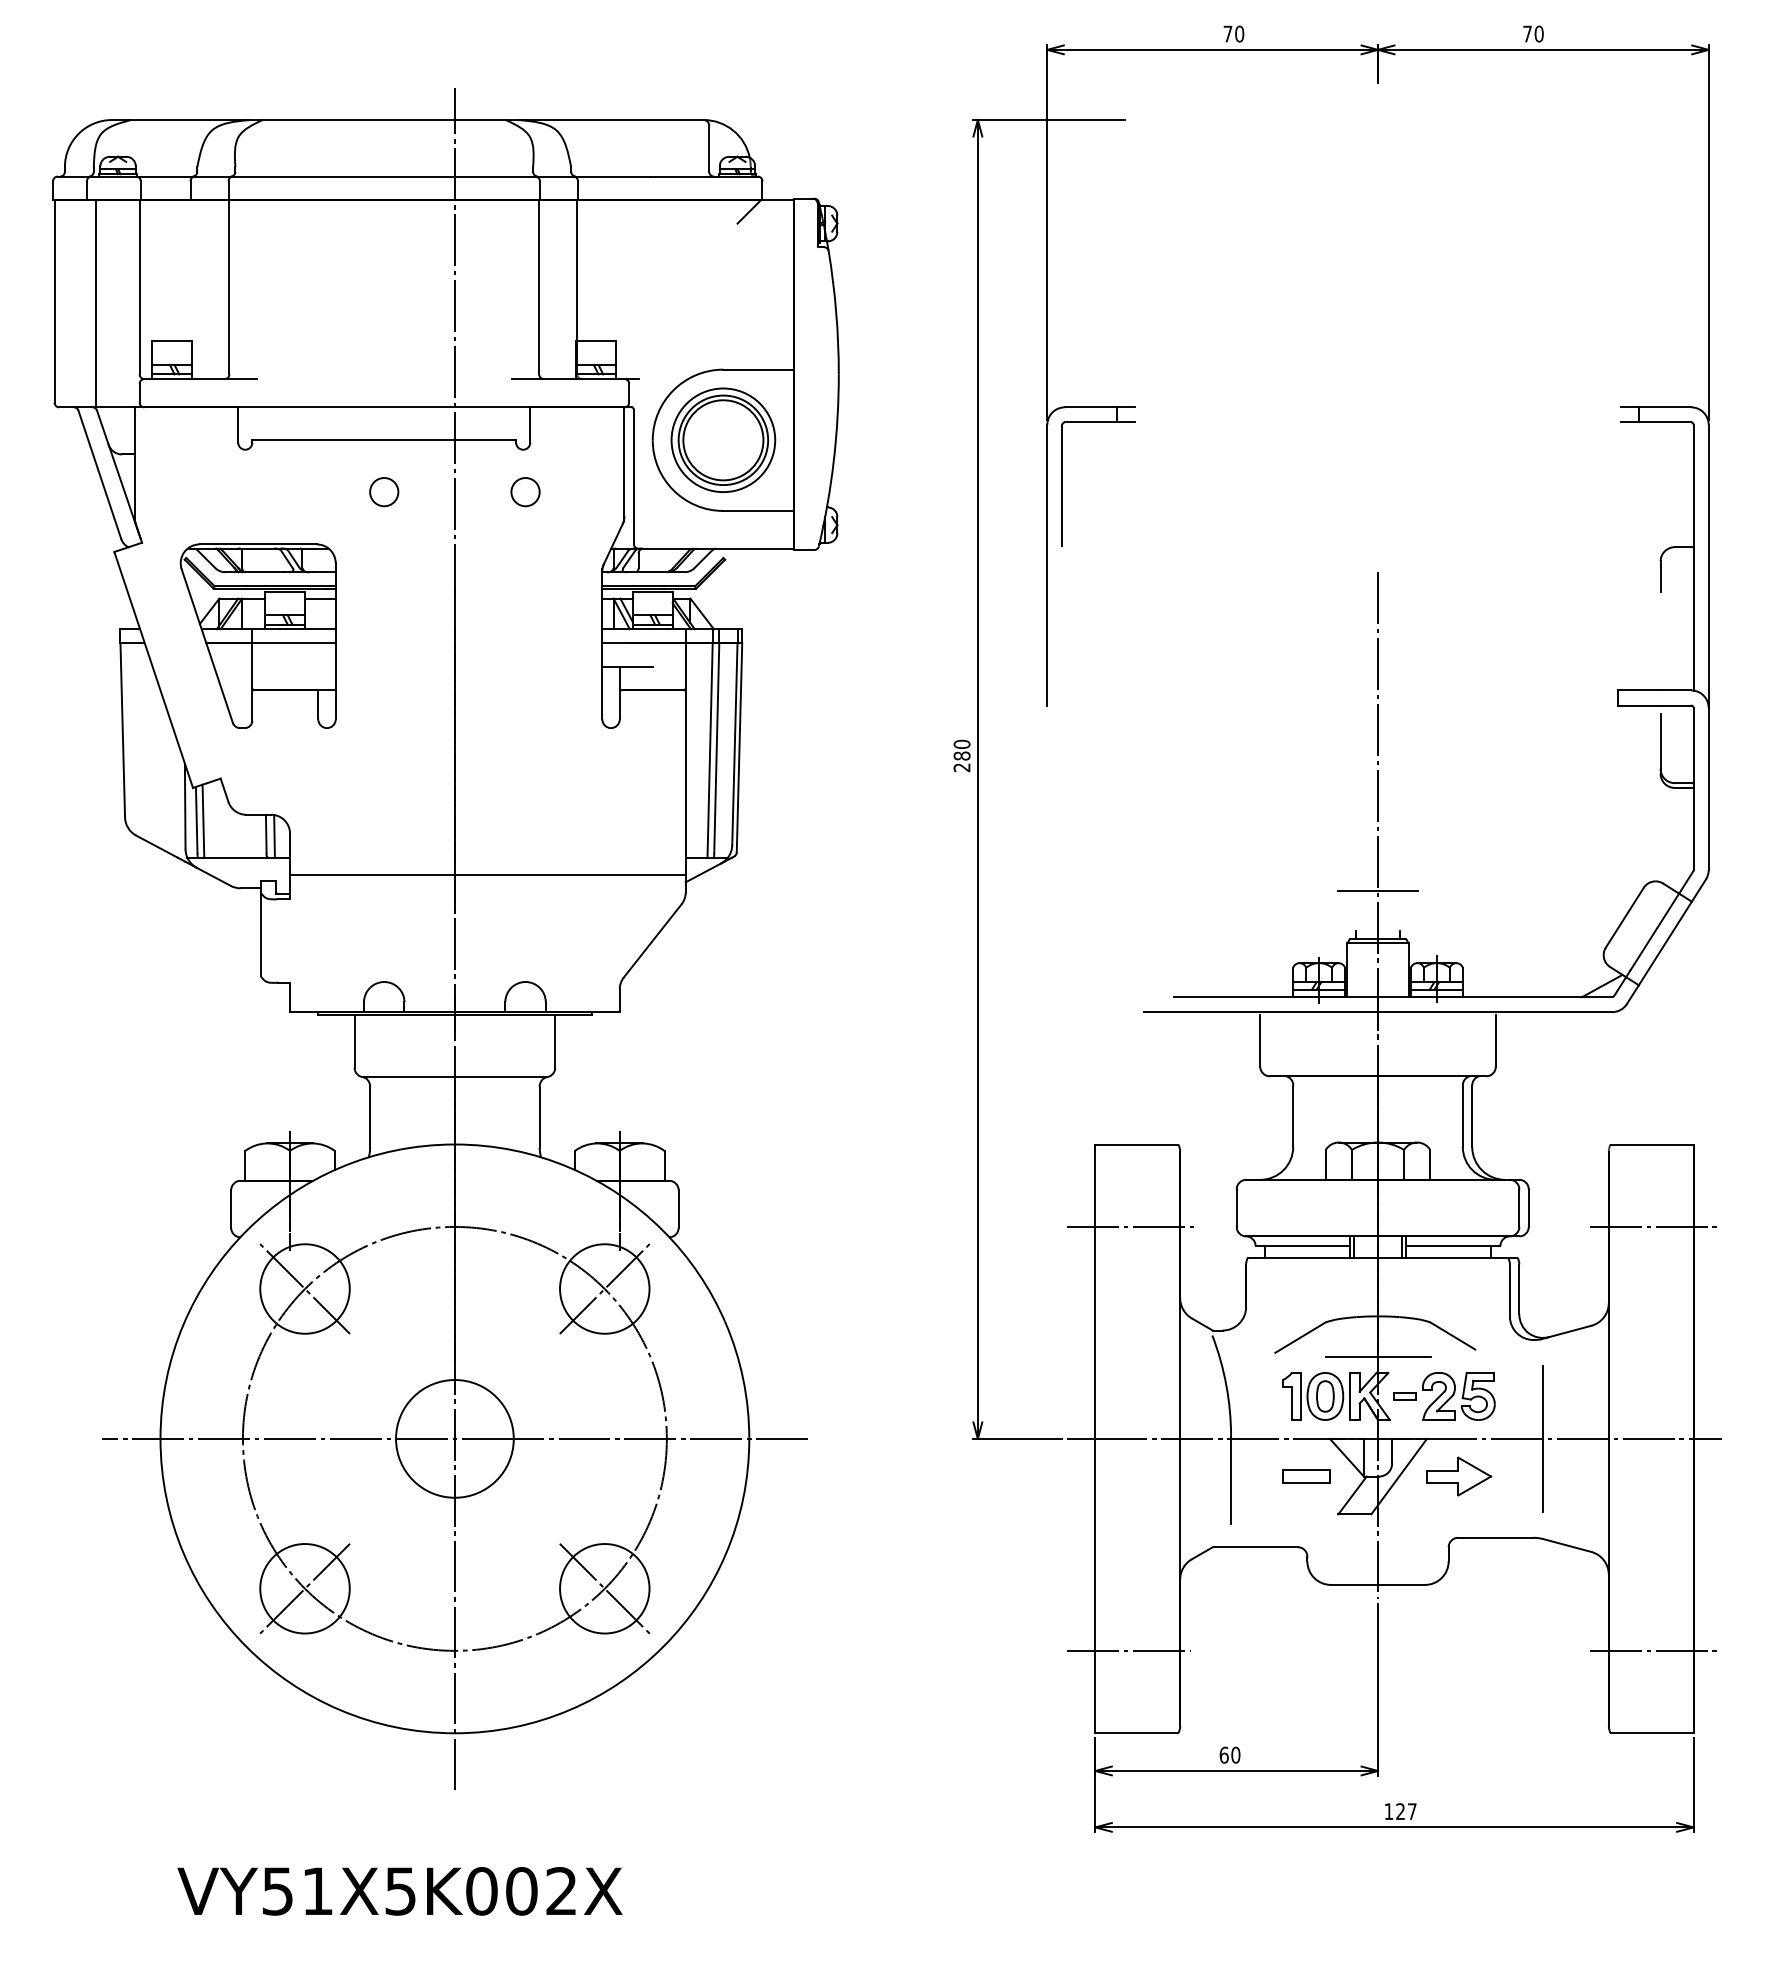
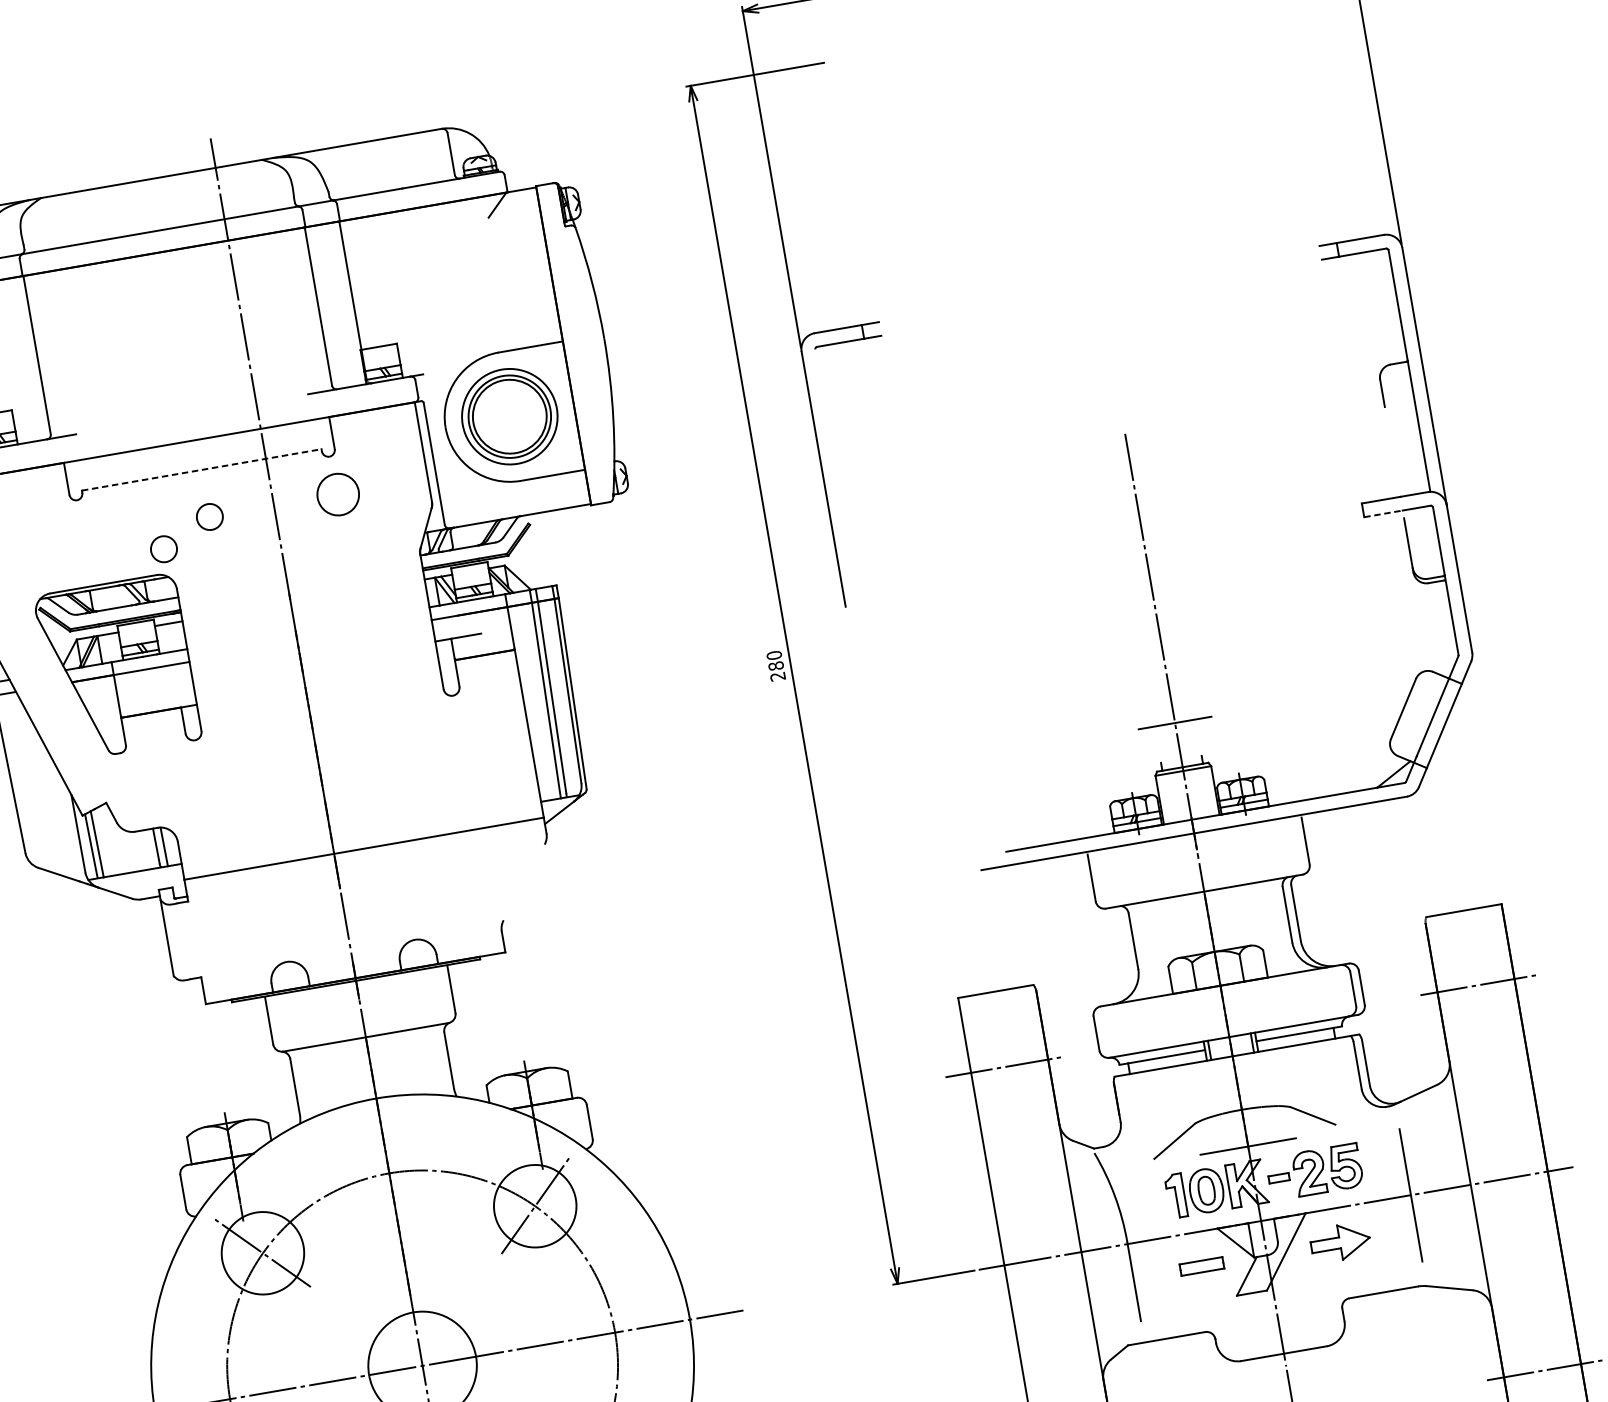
line: (384, 440) -> (202, 470), solid -> dashed
line: (1062, 485) -> (824, 404), removed
circle: (525, 492) -> (338, 495), size x1.6
circle: (329, 518) -> (164, 549), added
line: (1639, 705) -> (1383, 513), solid -> dashed
line: (652, 940) -> (523, 882), removed

